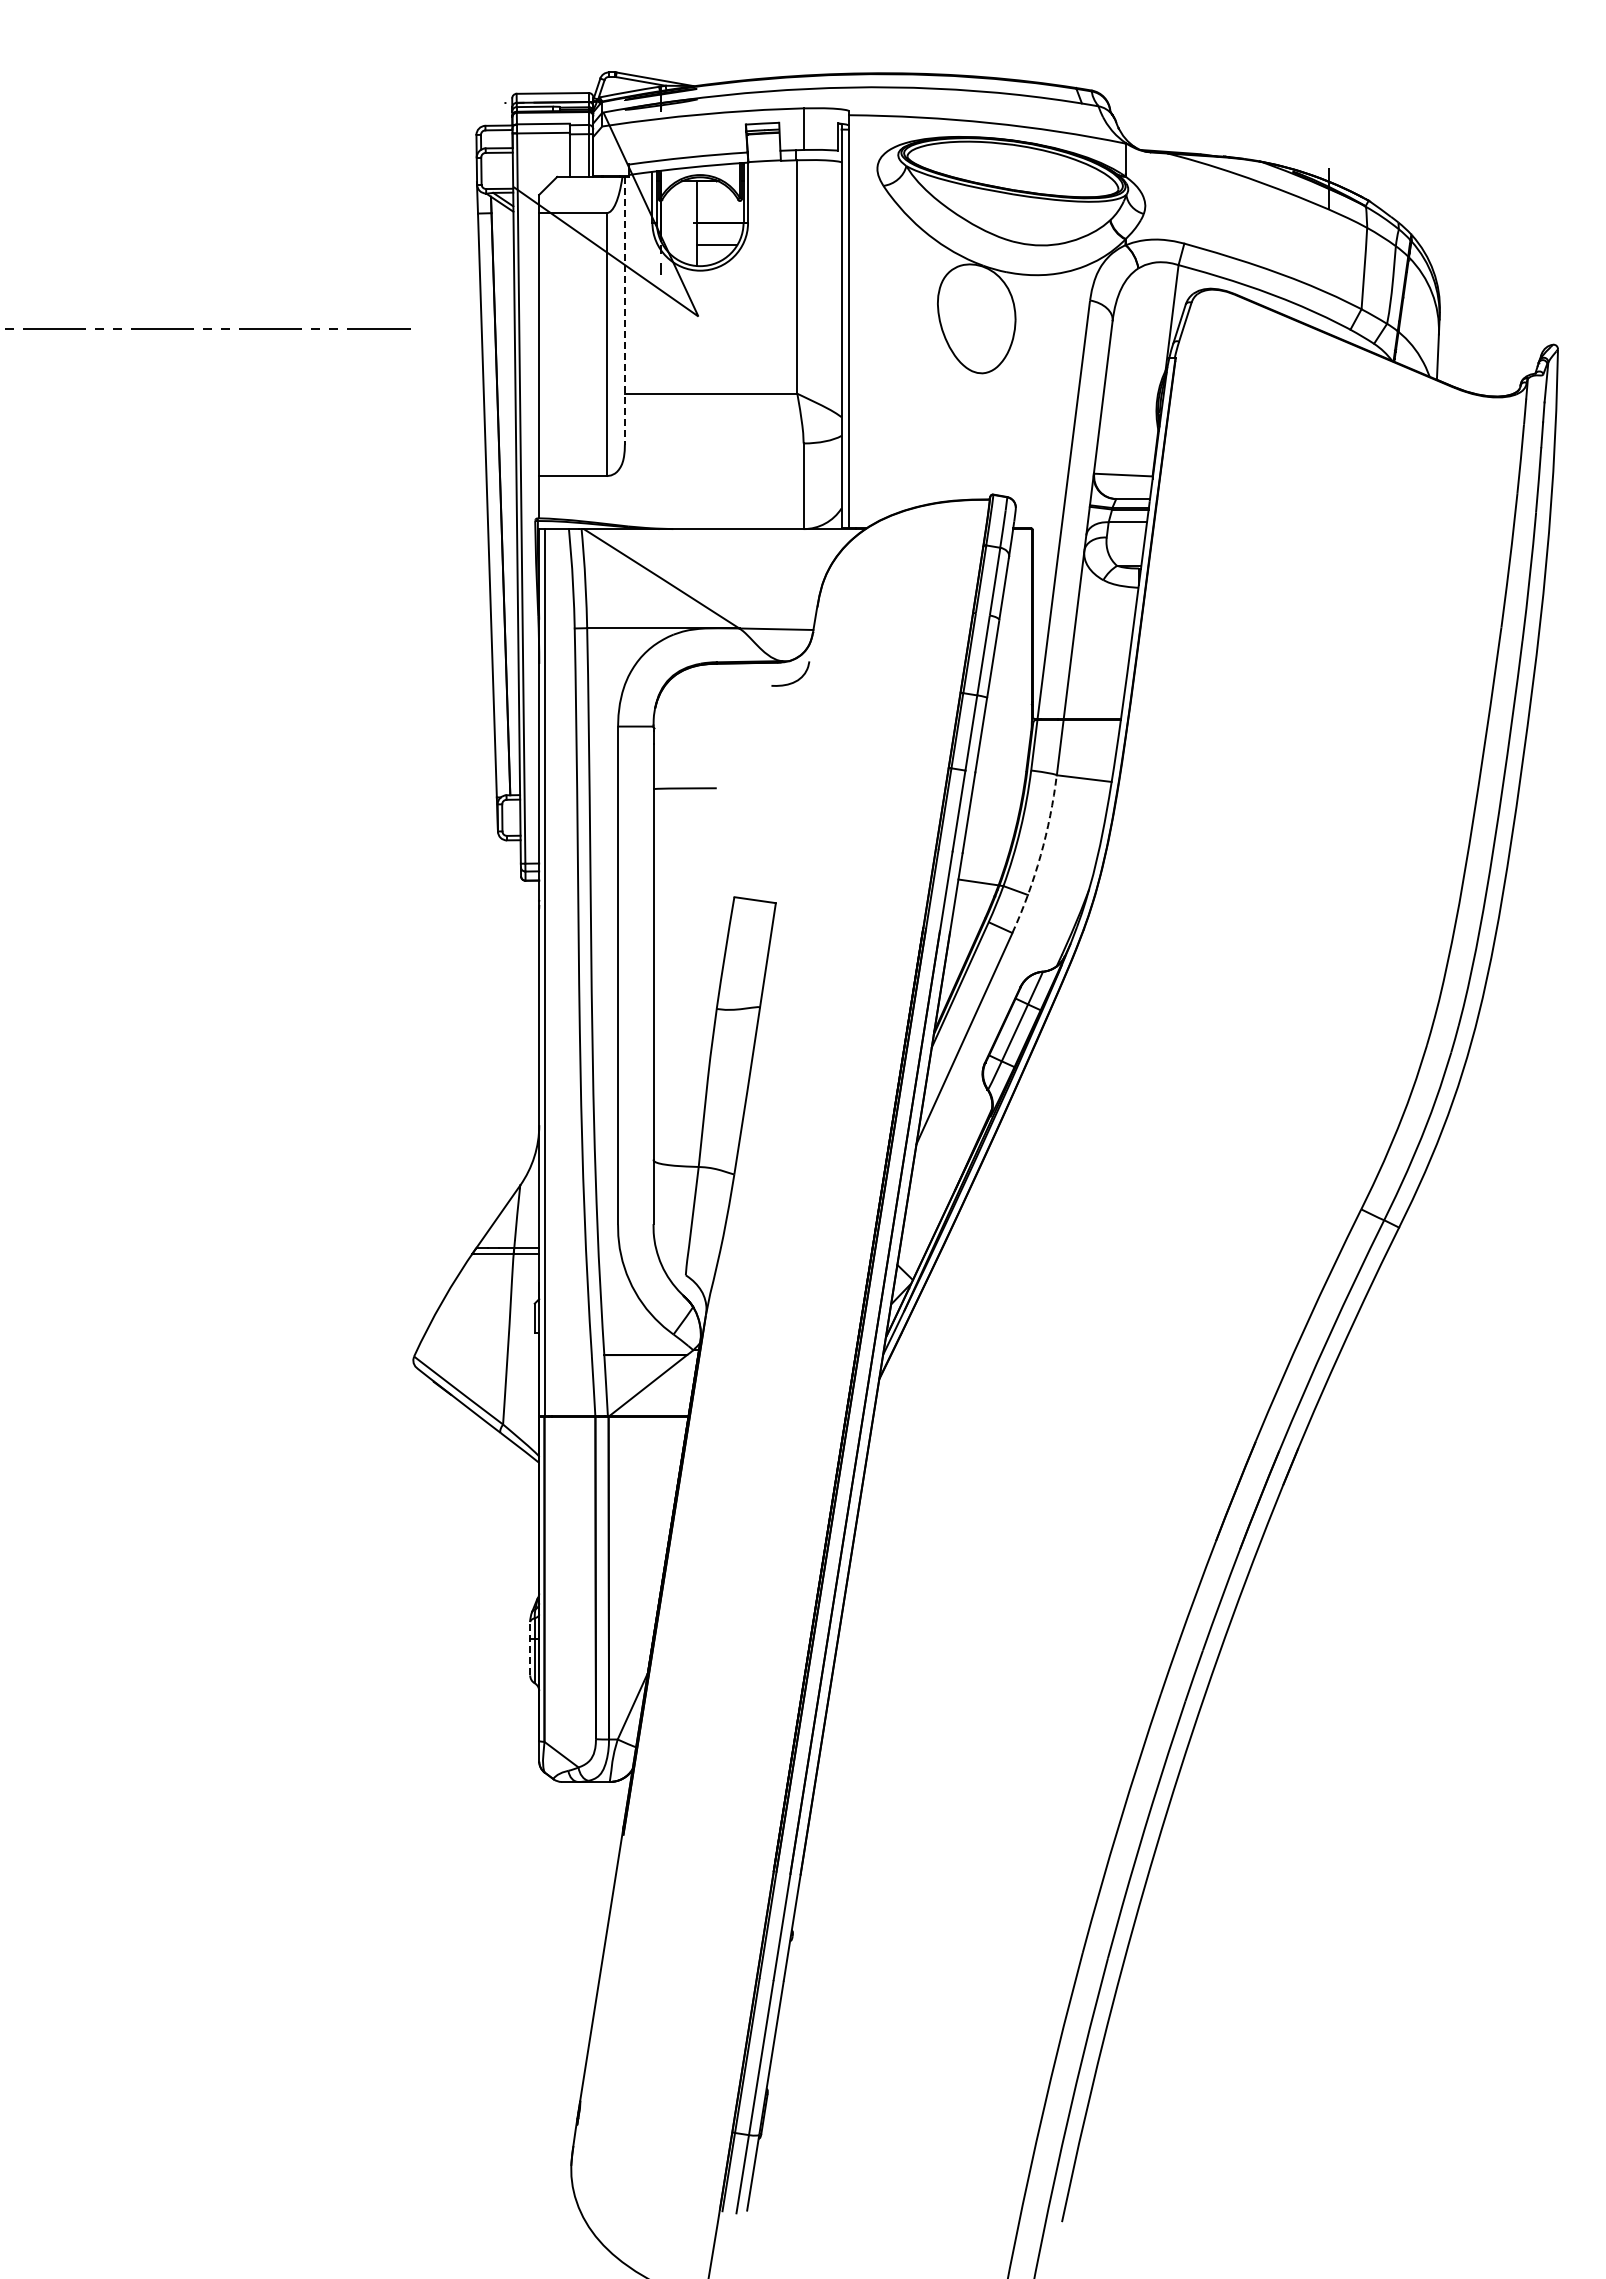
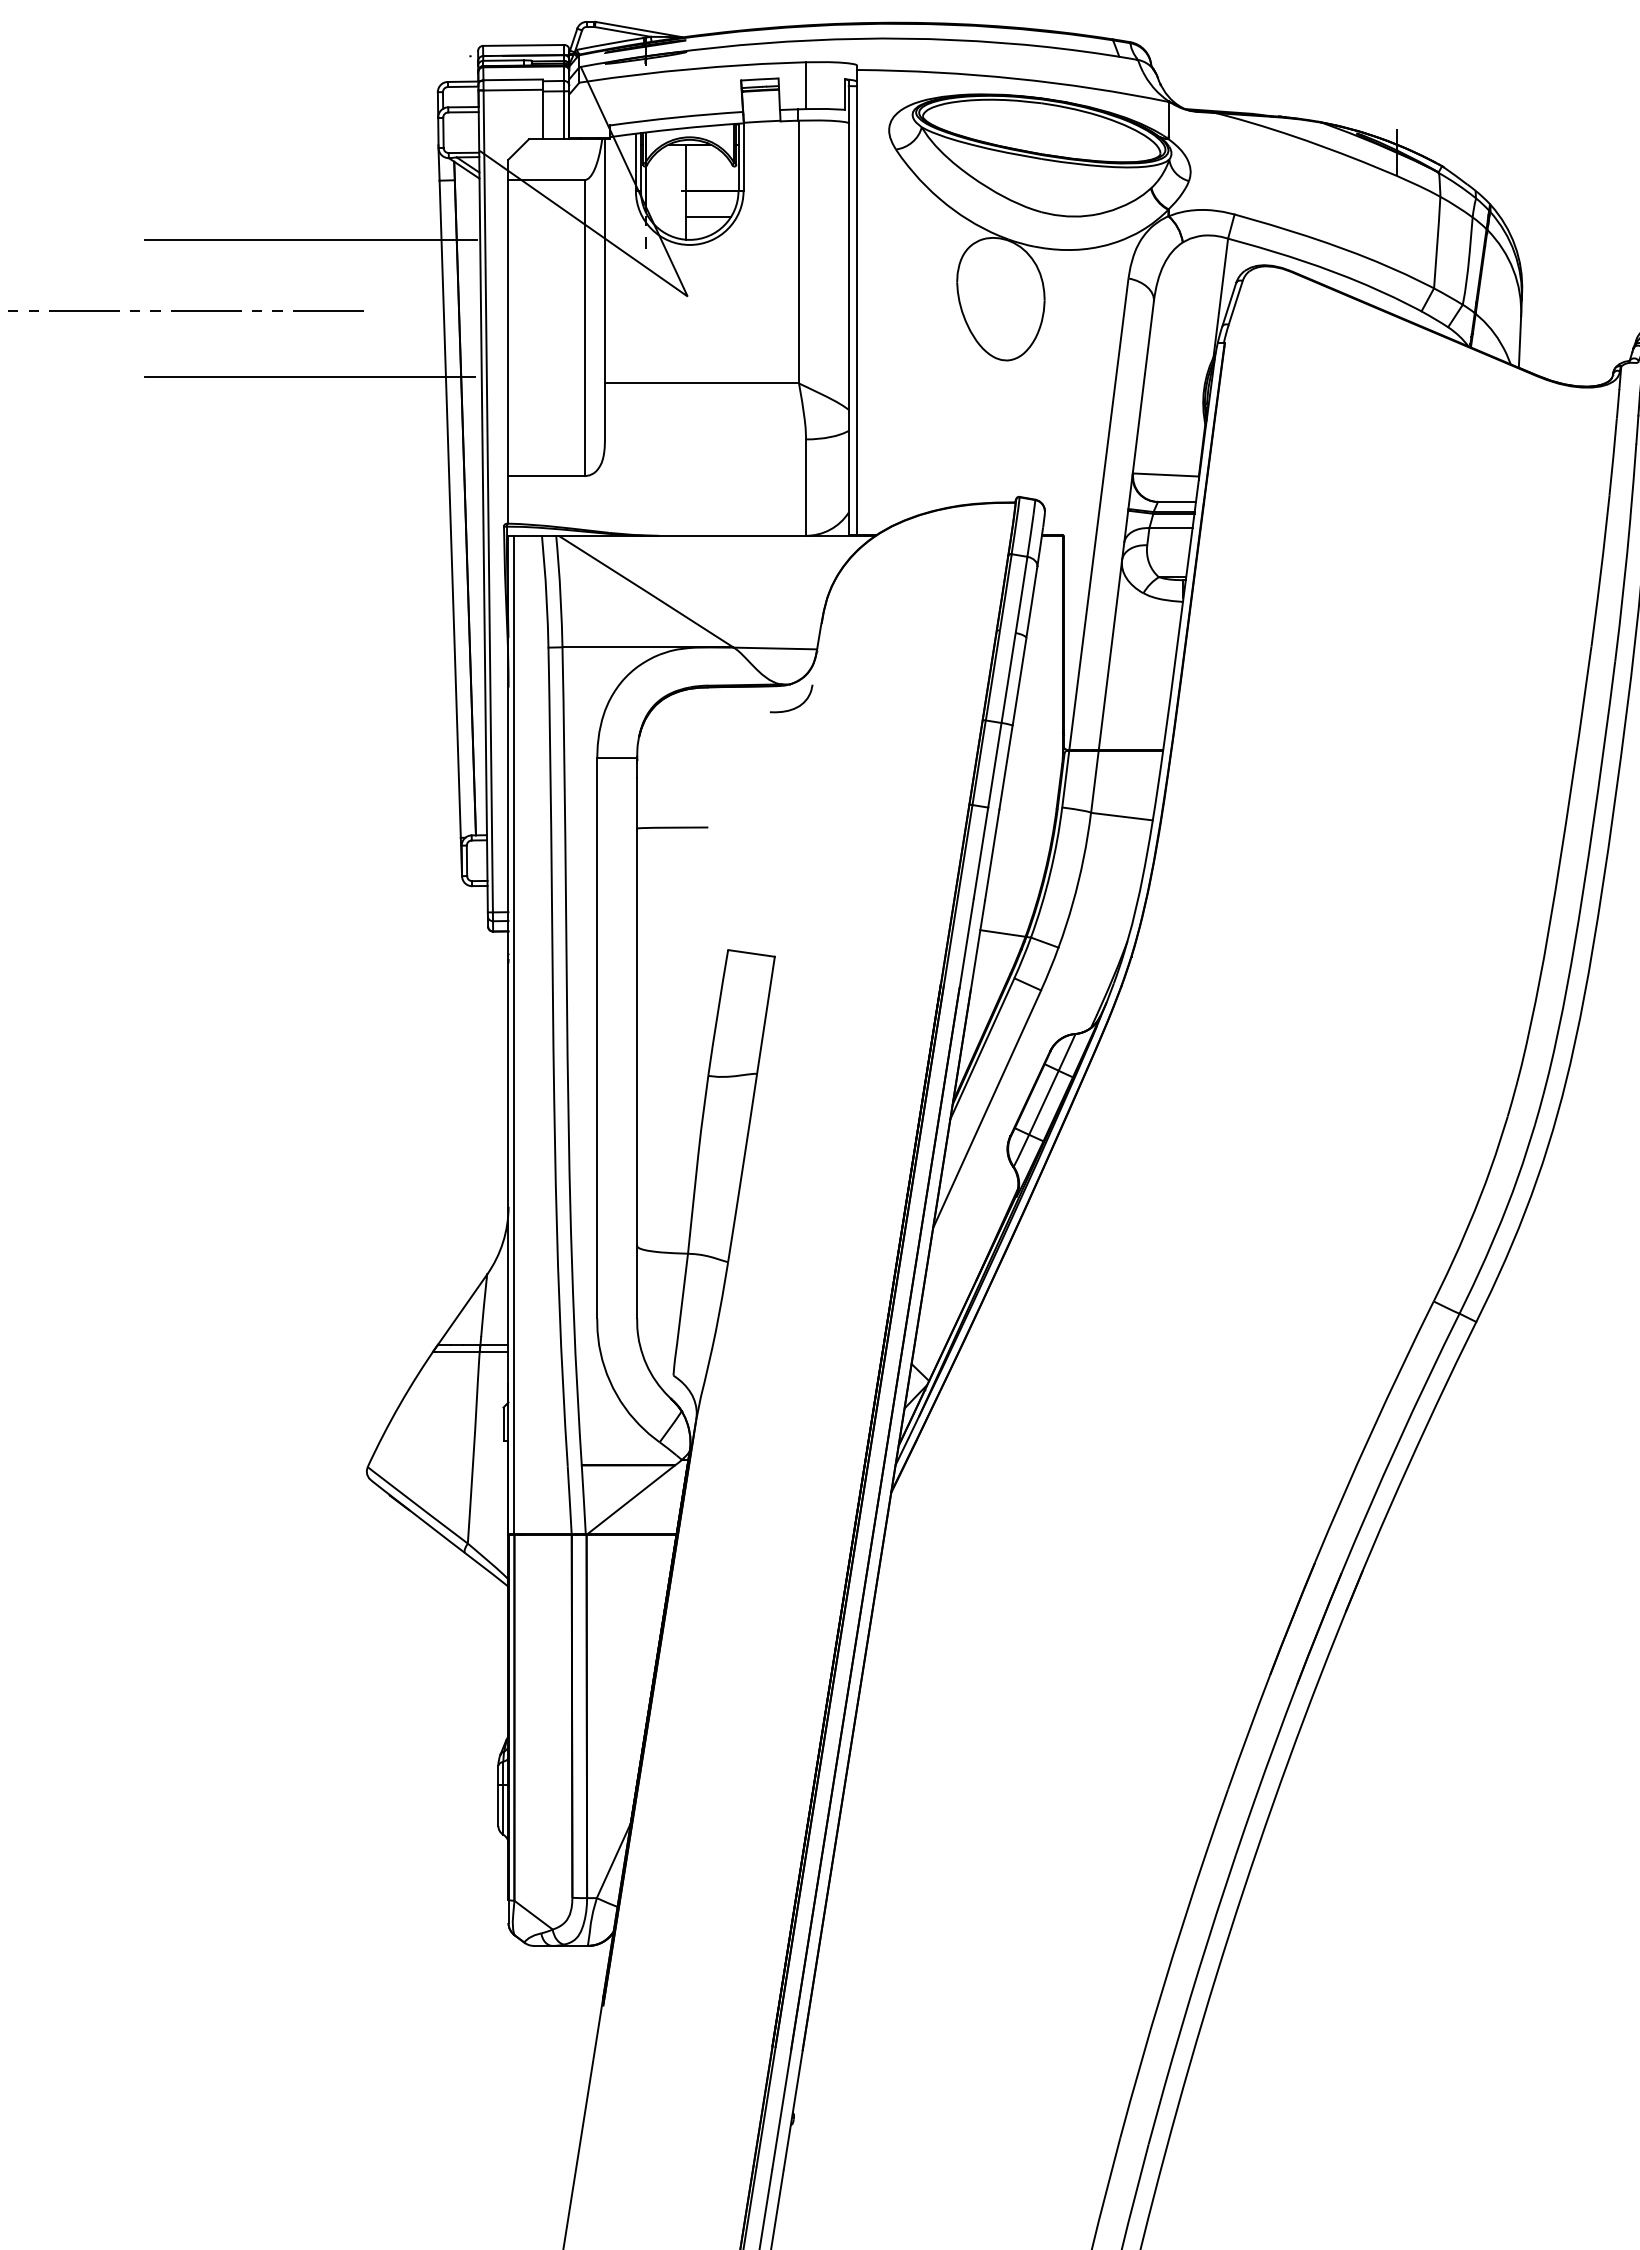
line: (363, 266) -> (310, 240), added
line: (624, 310) -> (604, 289), dashed -> solid
line: (362, 388) -> (309, 377), added
arc: (1040, 855) -> (1072, 903), dashed -> solid
line: (530, 1648) -> (498, 1795), dashed -> solid

